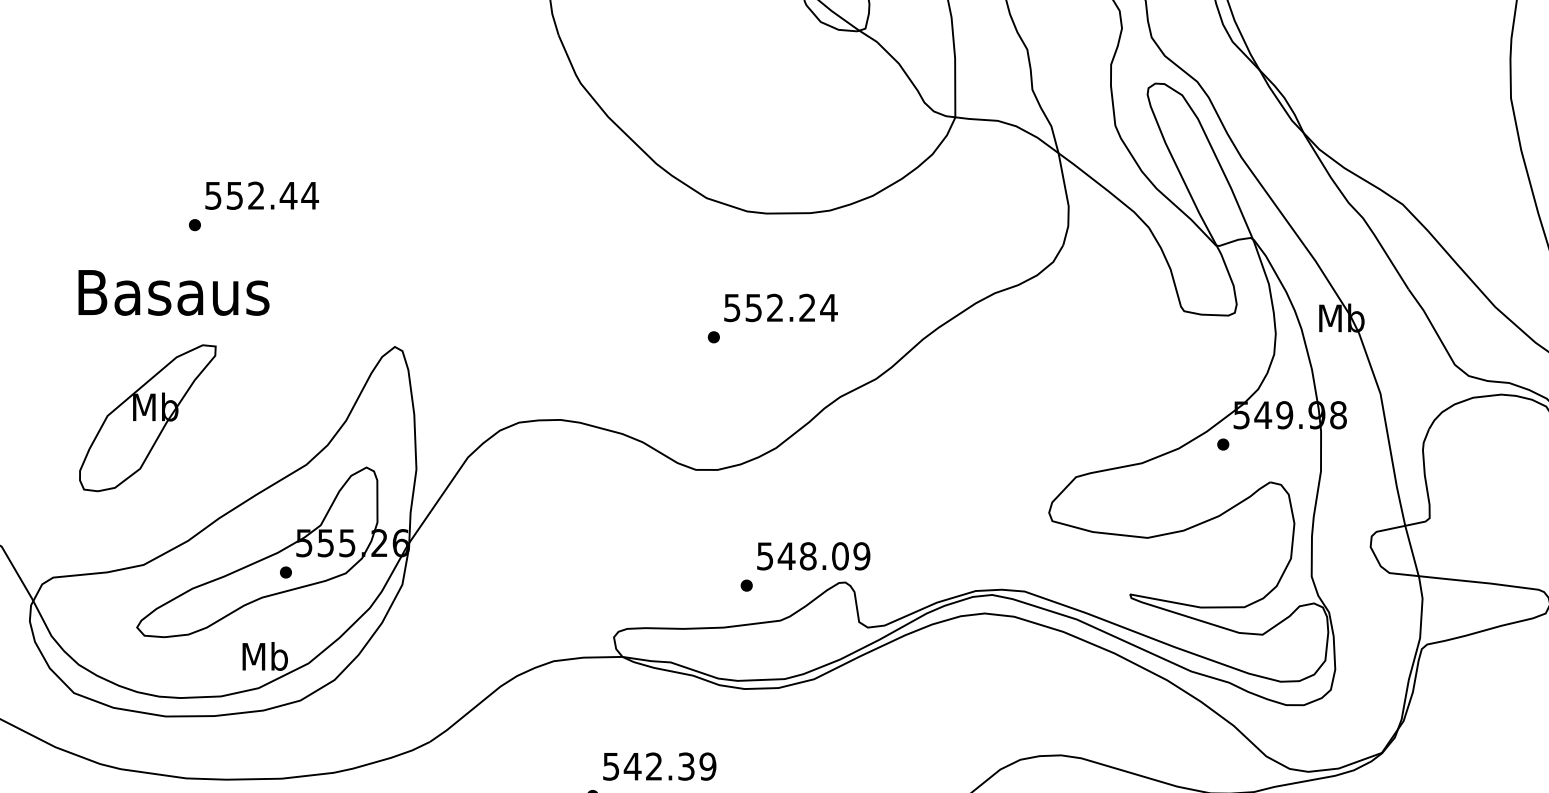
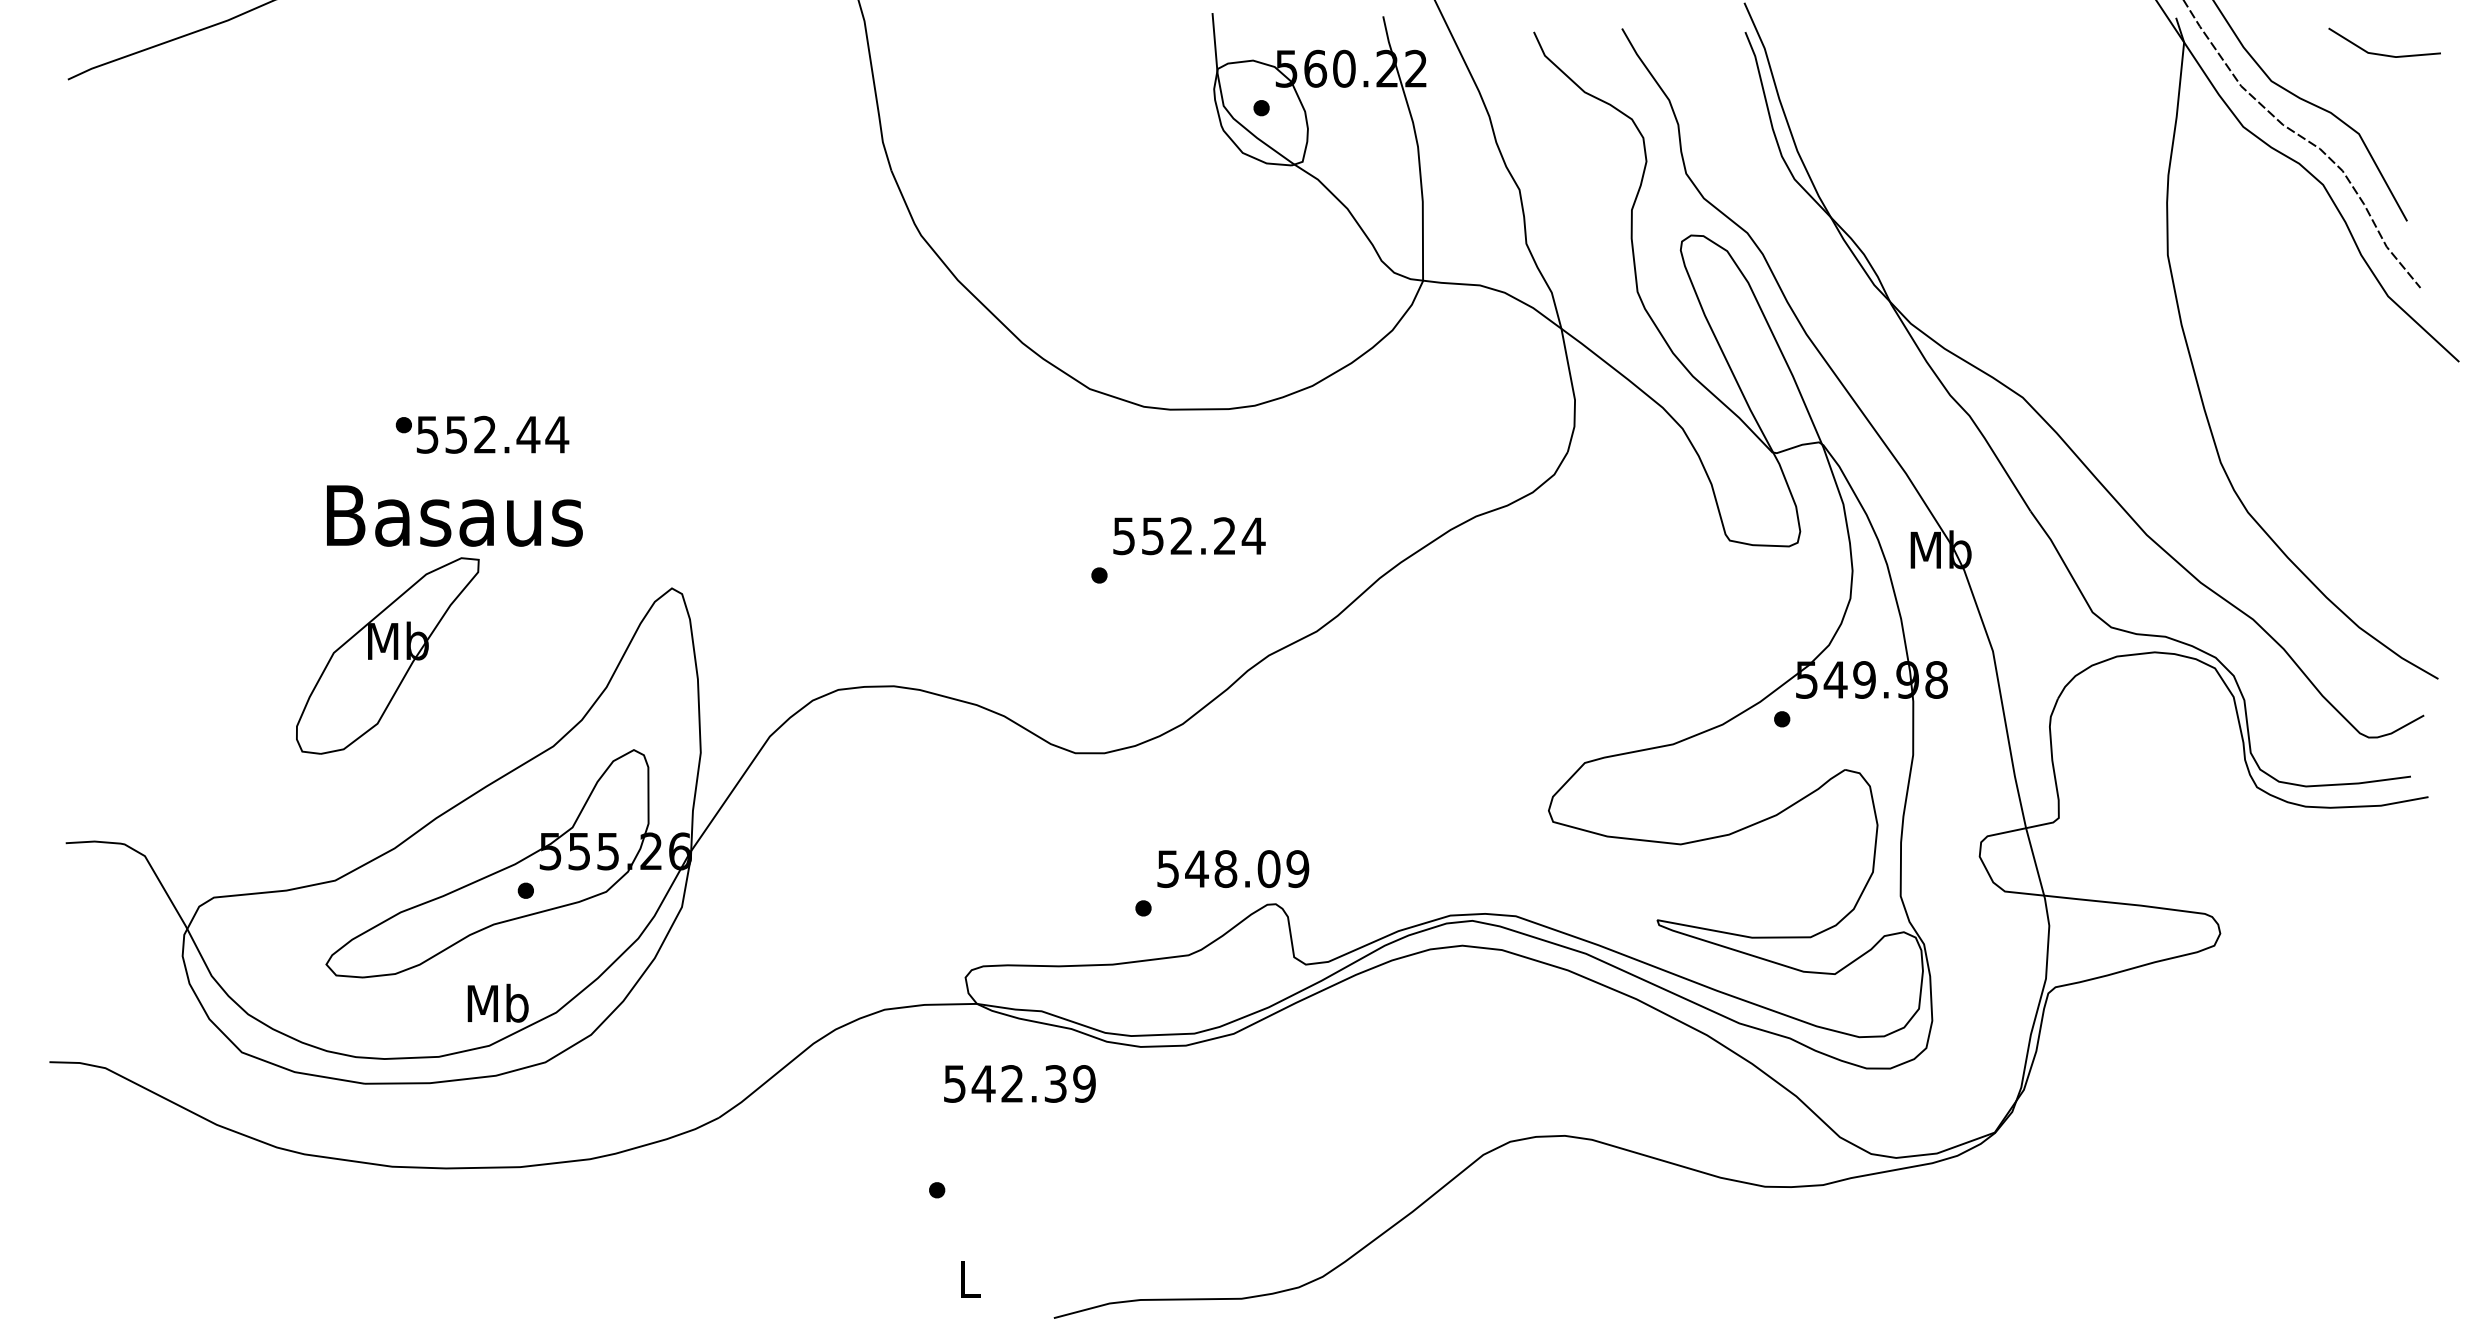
text: (262, 195) -> (493, 434), moved
text: (173, 292) -> (454, 515), moved
part: (147, 417) -> (387, 655), moved
text: (659, 766) -> (1019, 1083), moved

